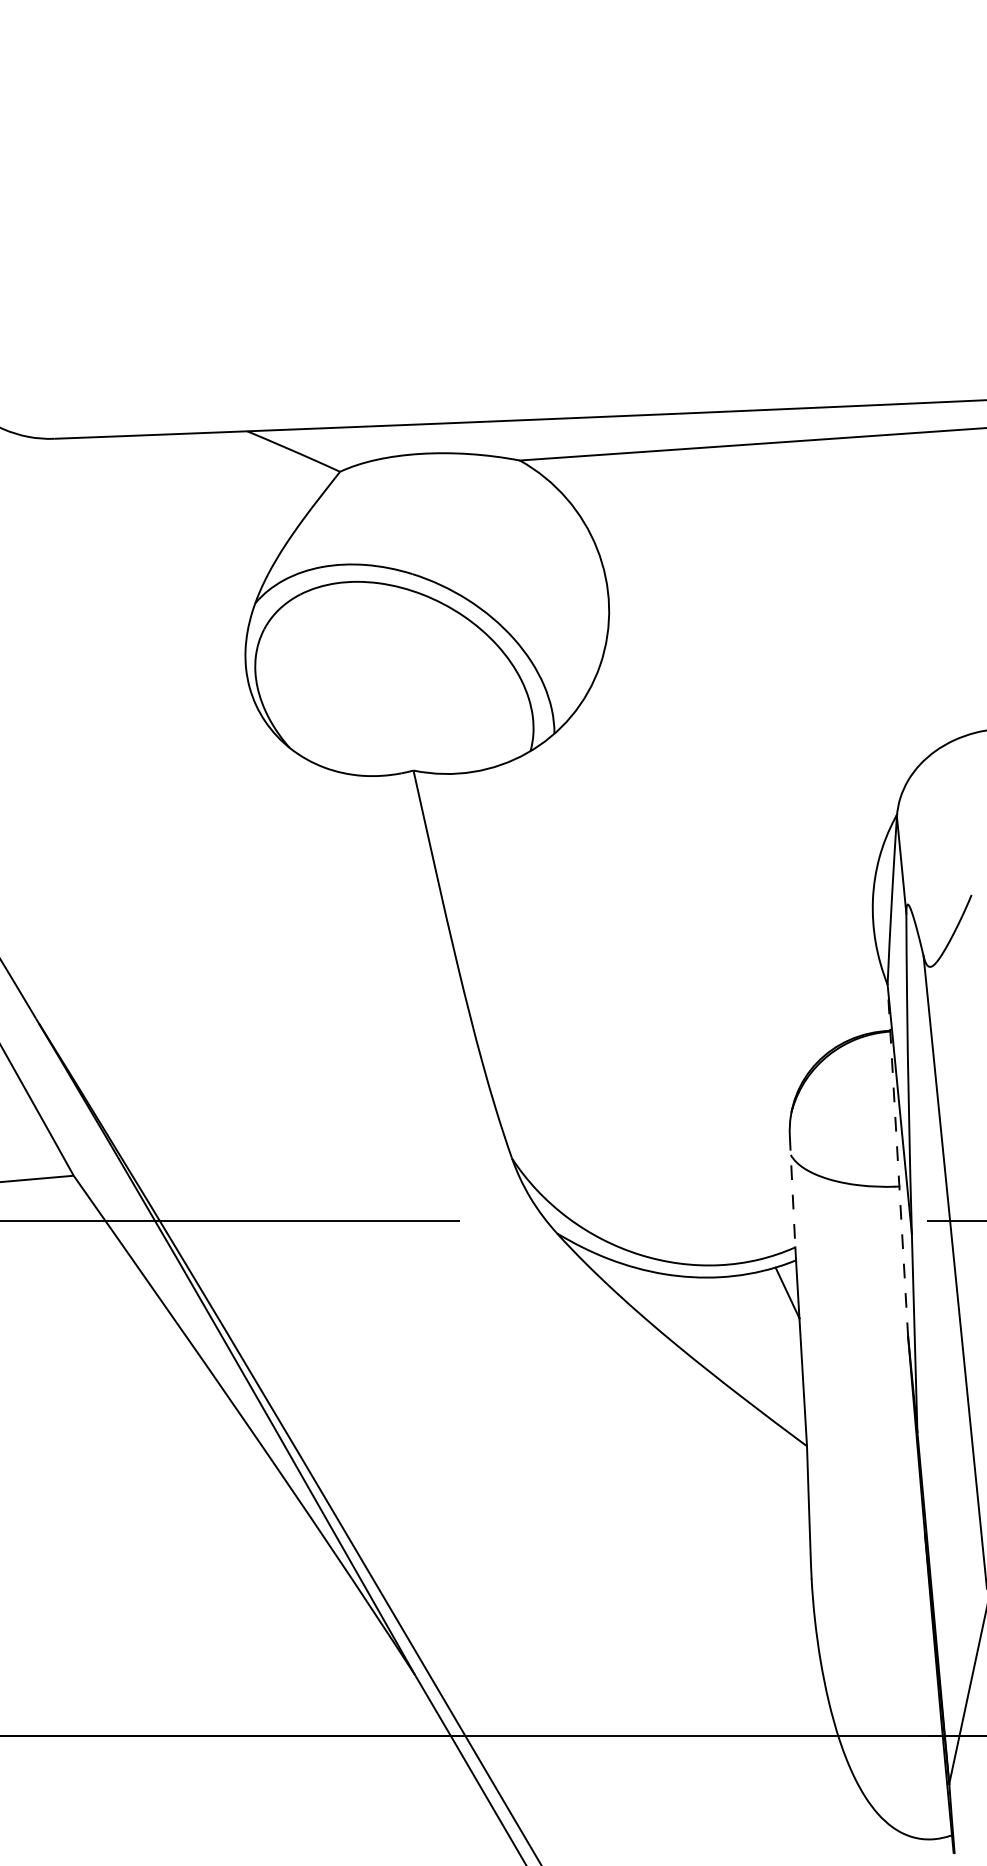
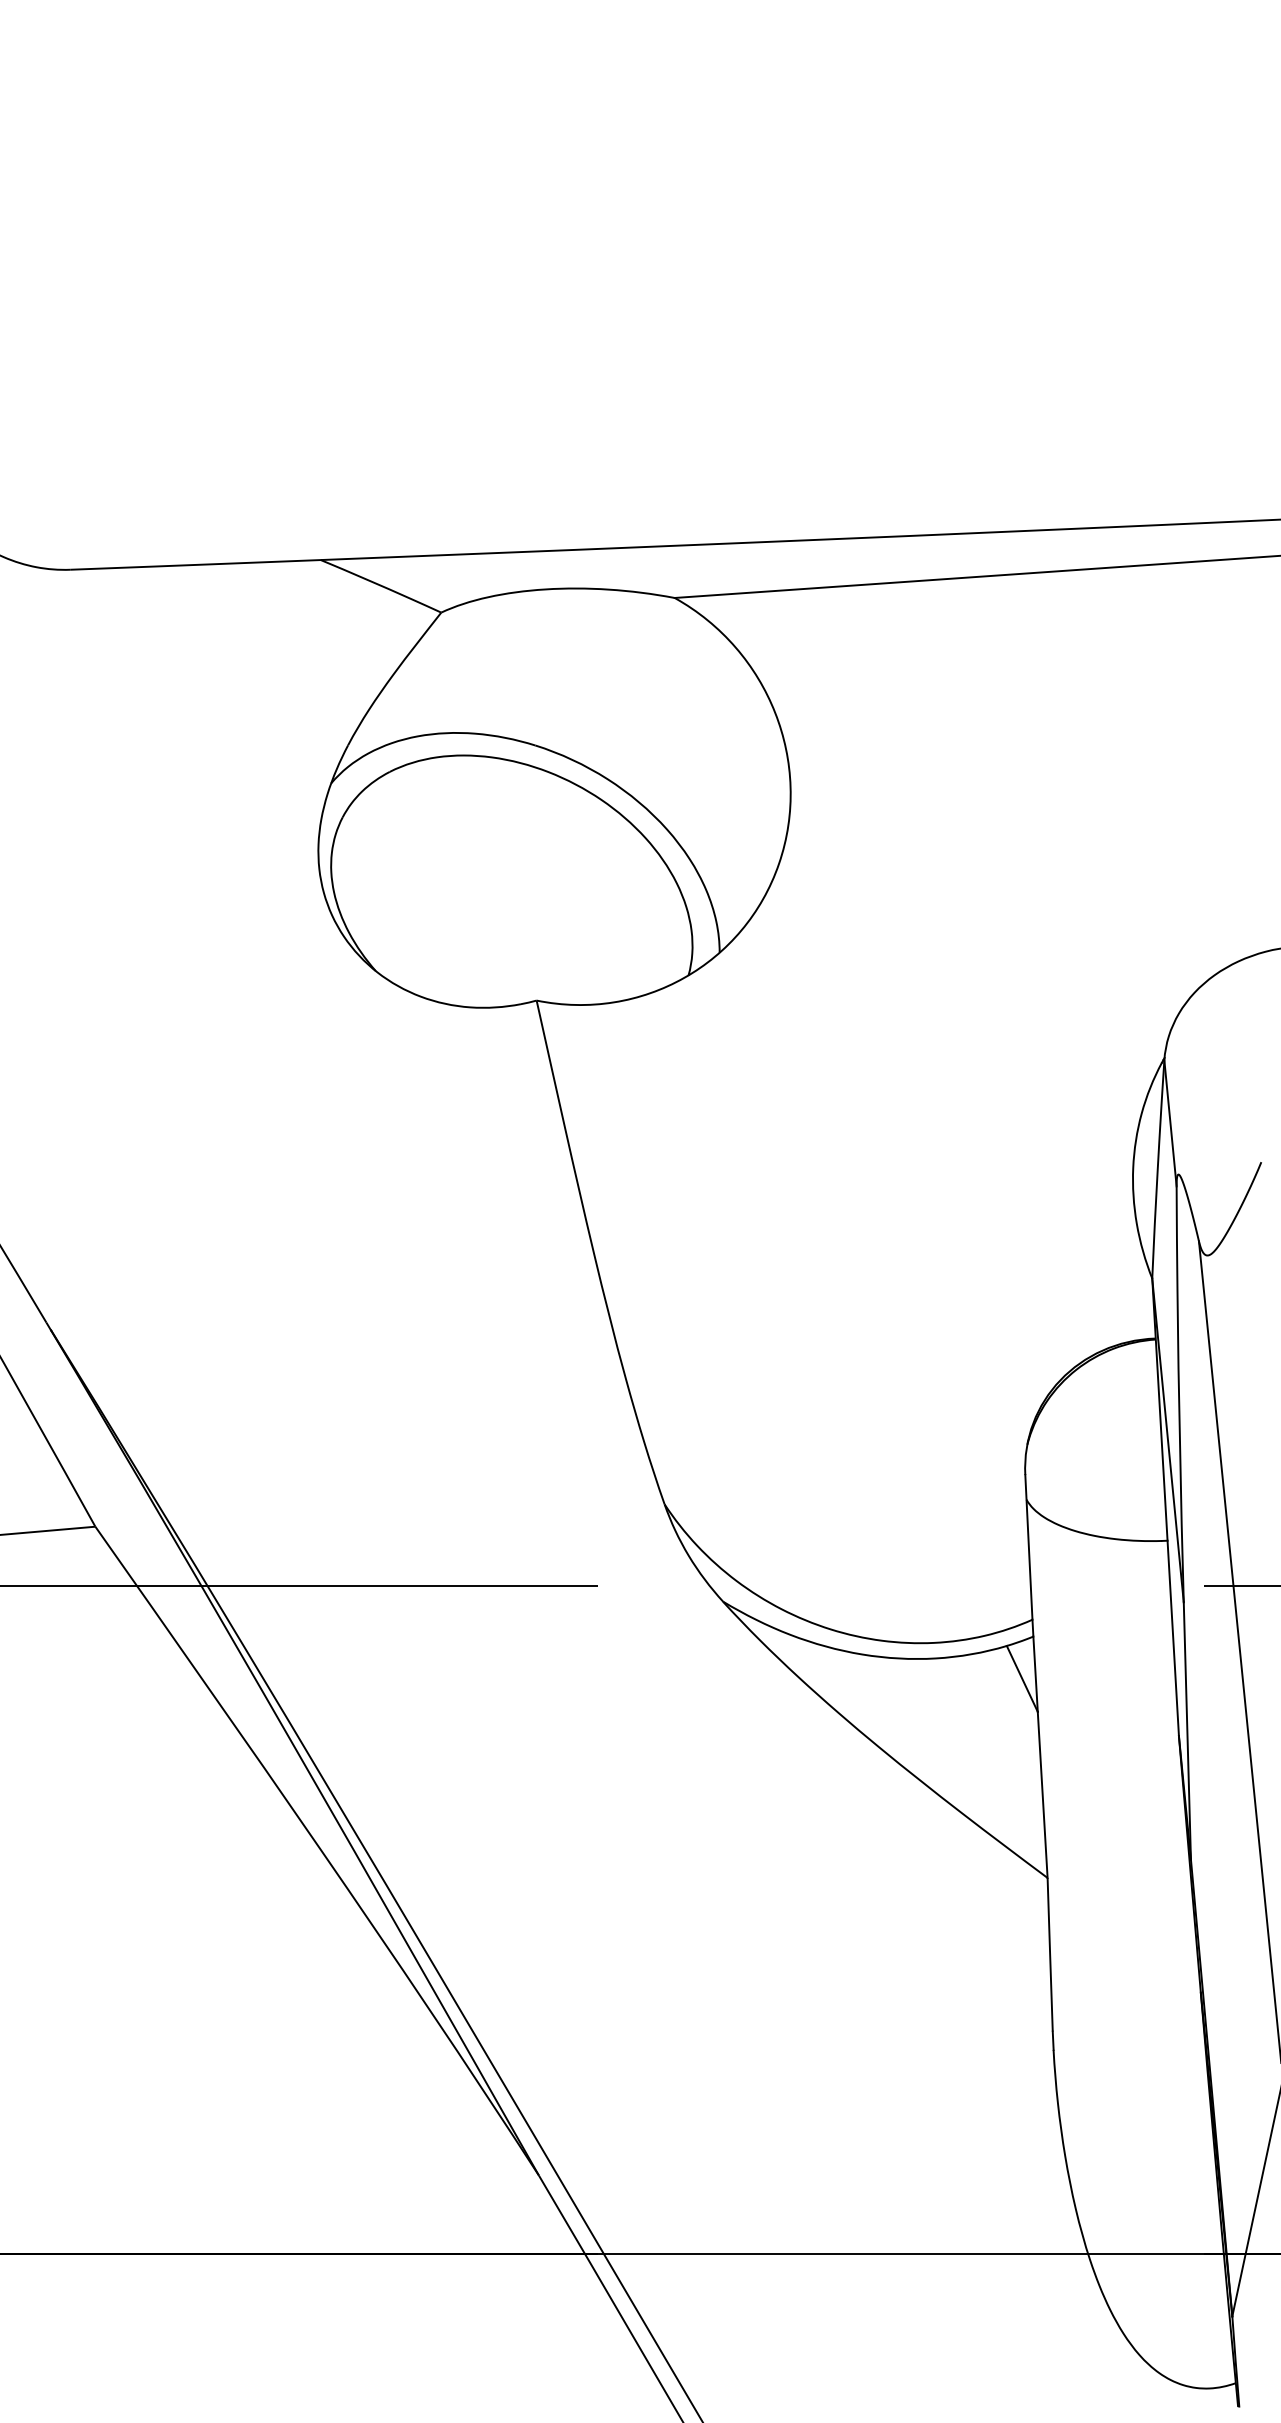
line: (897, 1160) -> (1165, 1506), dashed -> solid
line: (792, 1191) -> (1028, 1547), dashed -> solid

